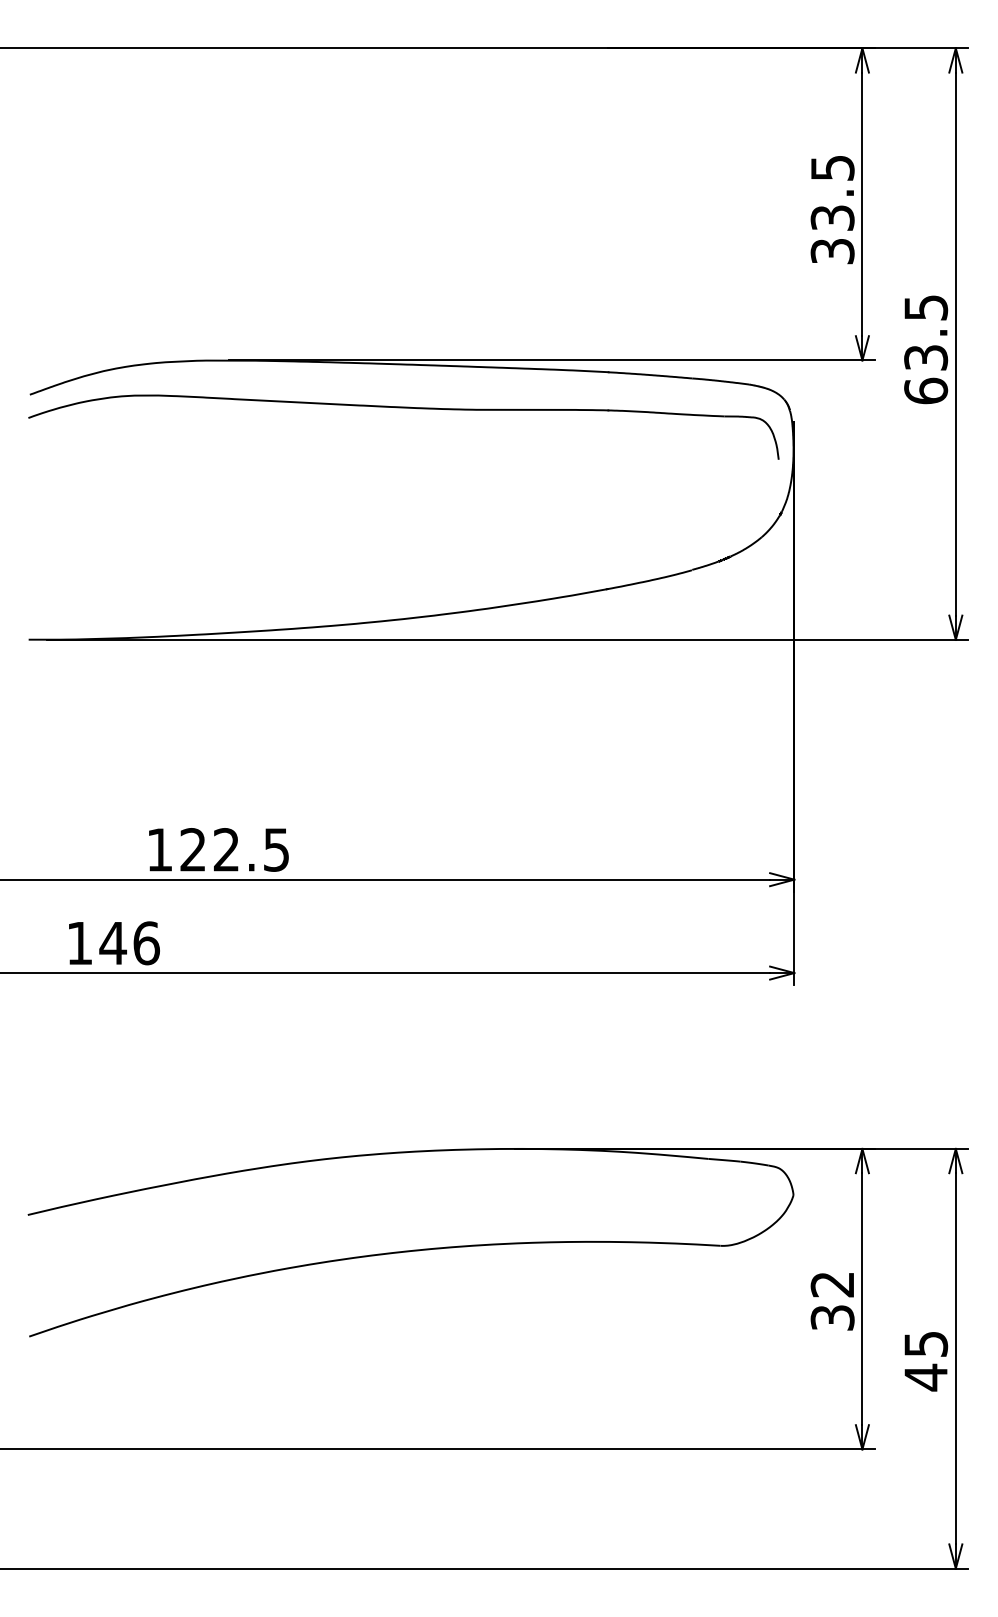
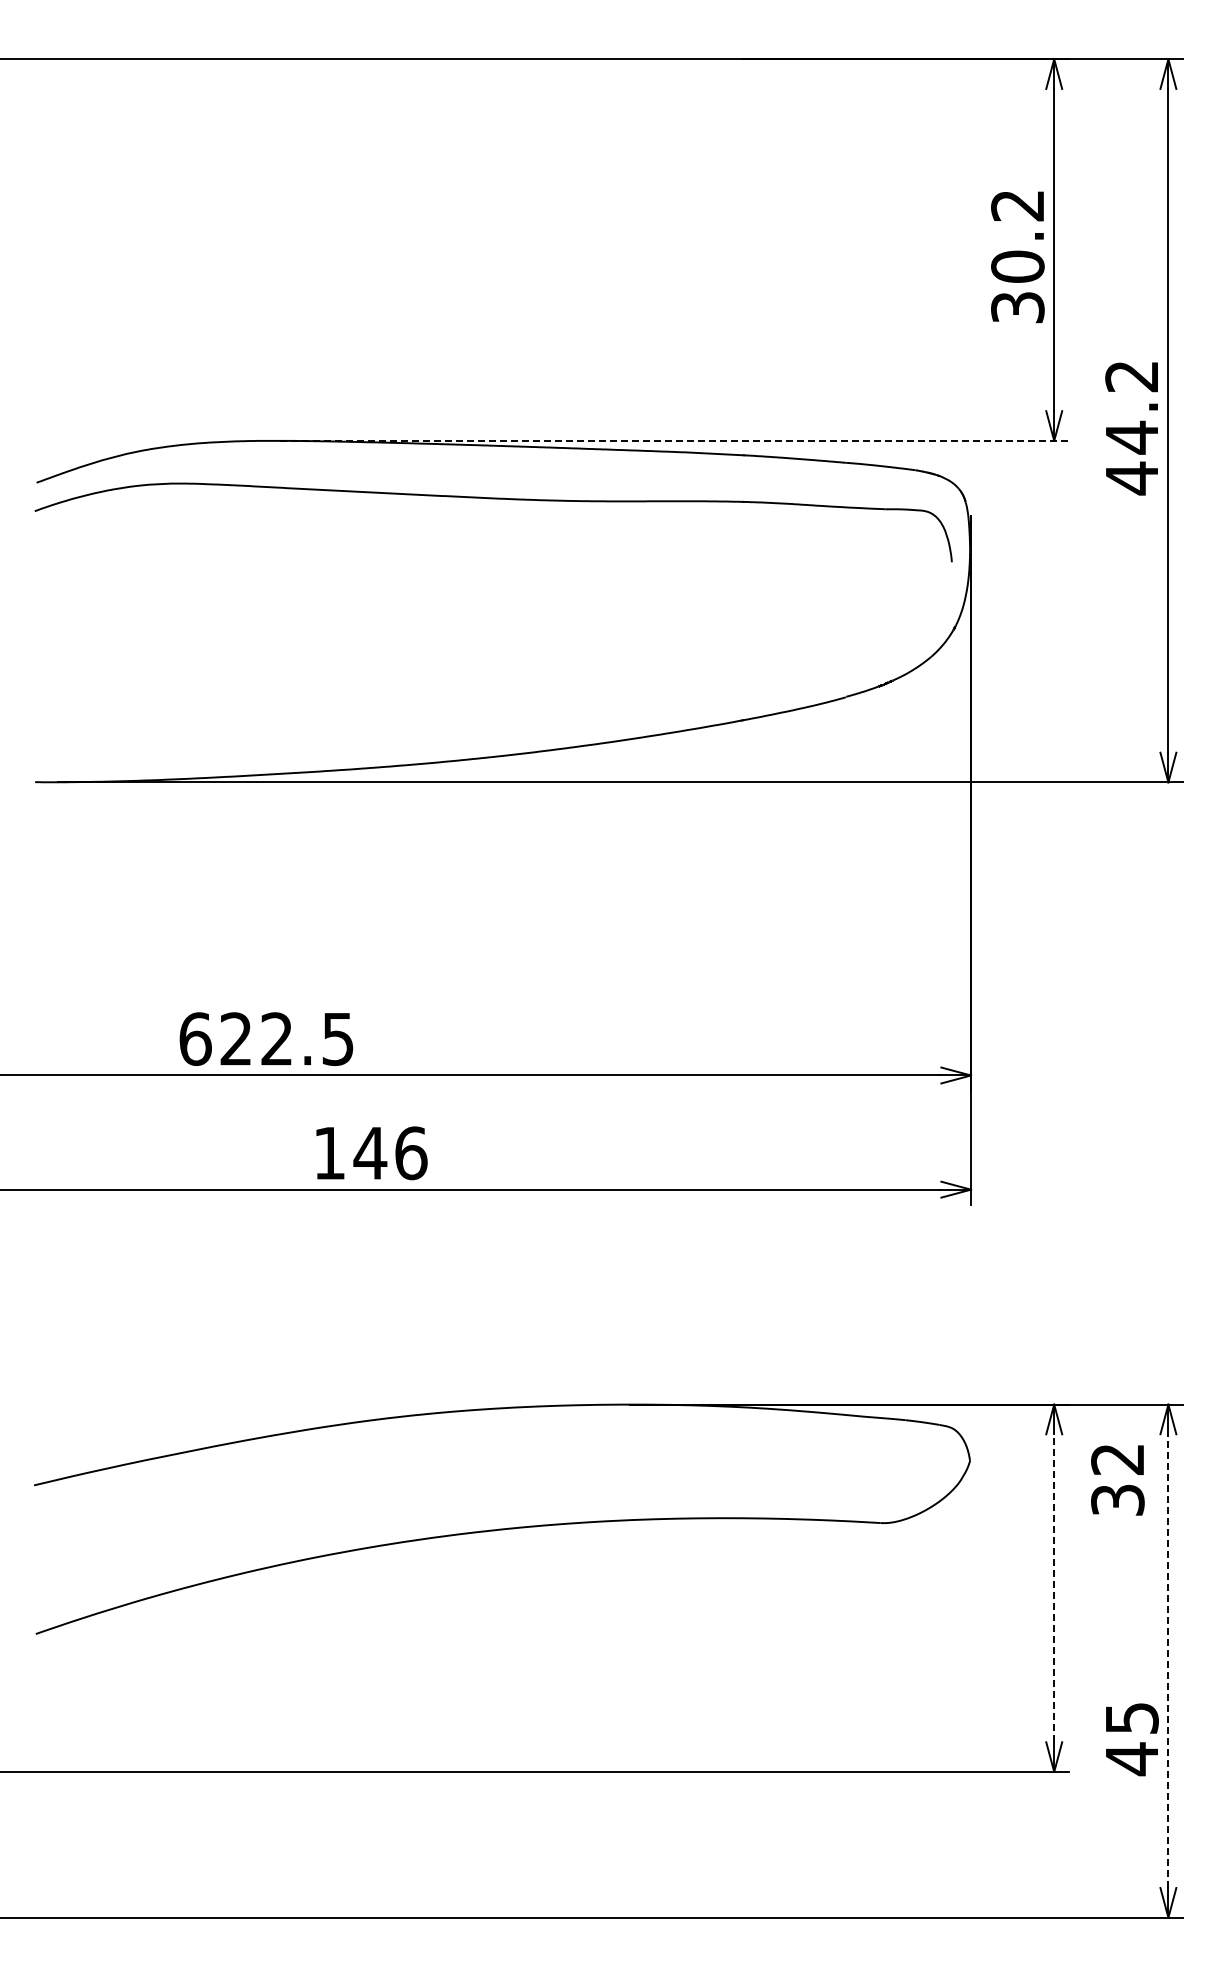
text: (832, 193) -> (1017, 236), 33.5 -> 30.2
text: (925, 350) -> (1131, 428), 63.5 -> 44.2
line: (551, 360) -> (674, 440), solid -> dashed
text: (159, 850) -> (195, 1039), 122.5 -> 622.5
text: (114, 943) -> (371, 1153), moved
line: (862, 1299) -> (1054, 1588), solid -> dashed
text: (832, 1301) -> (1117, 1480), moved
line: (955, 1359) -> (1168, 1661), solid -> dashed
text: (926, 1361) -> (1132, 1739), moved

